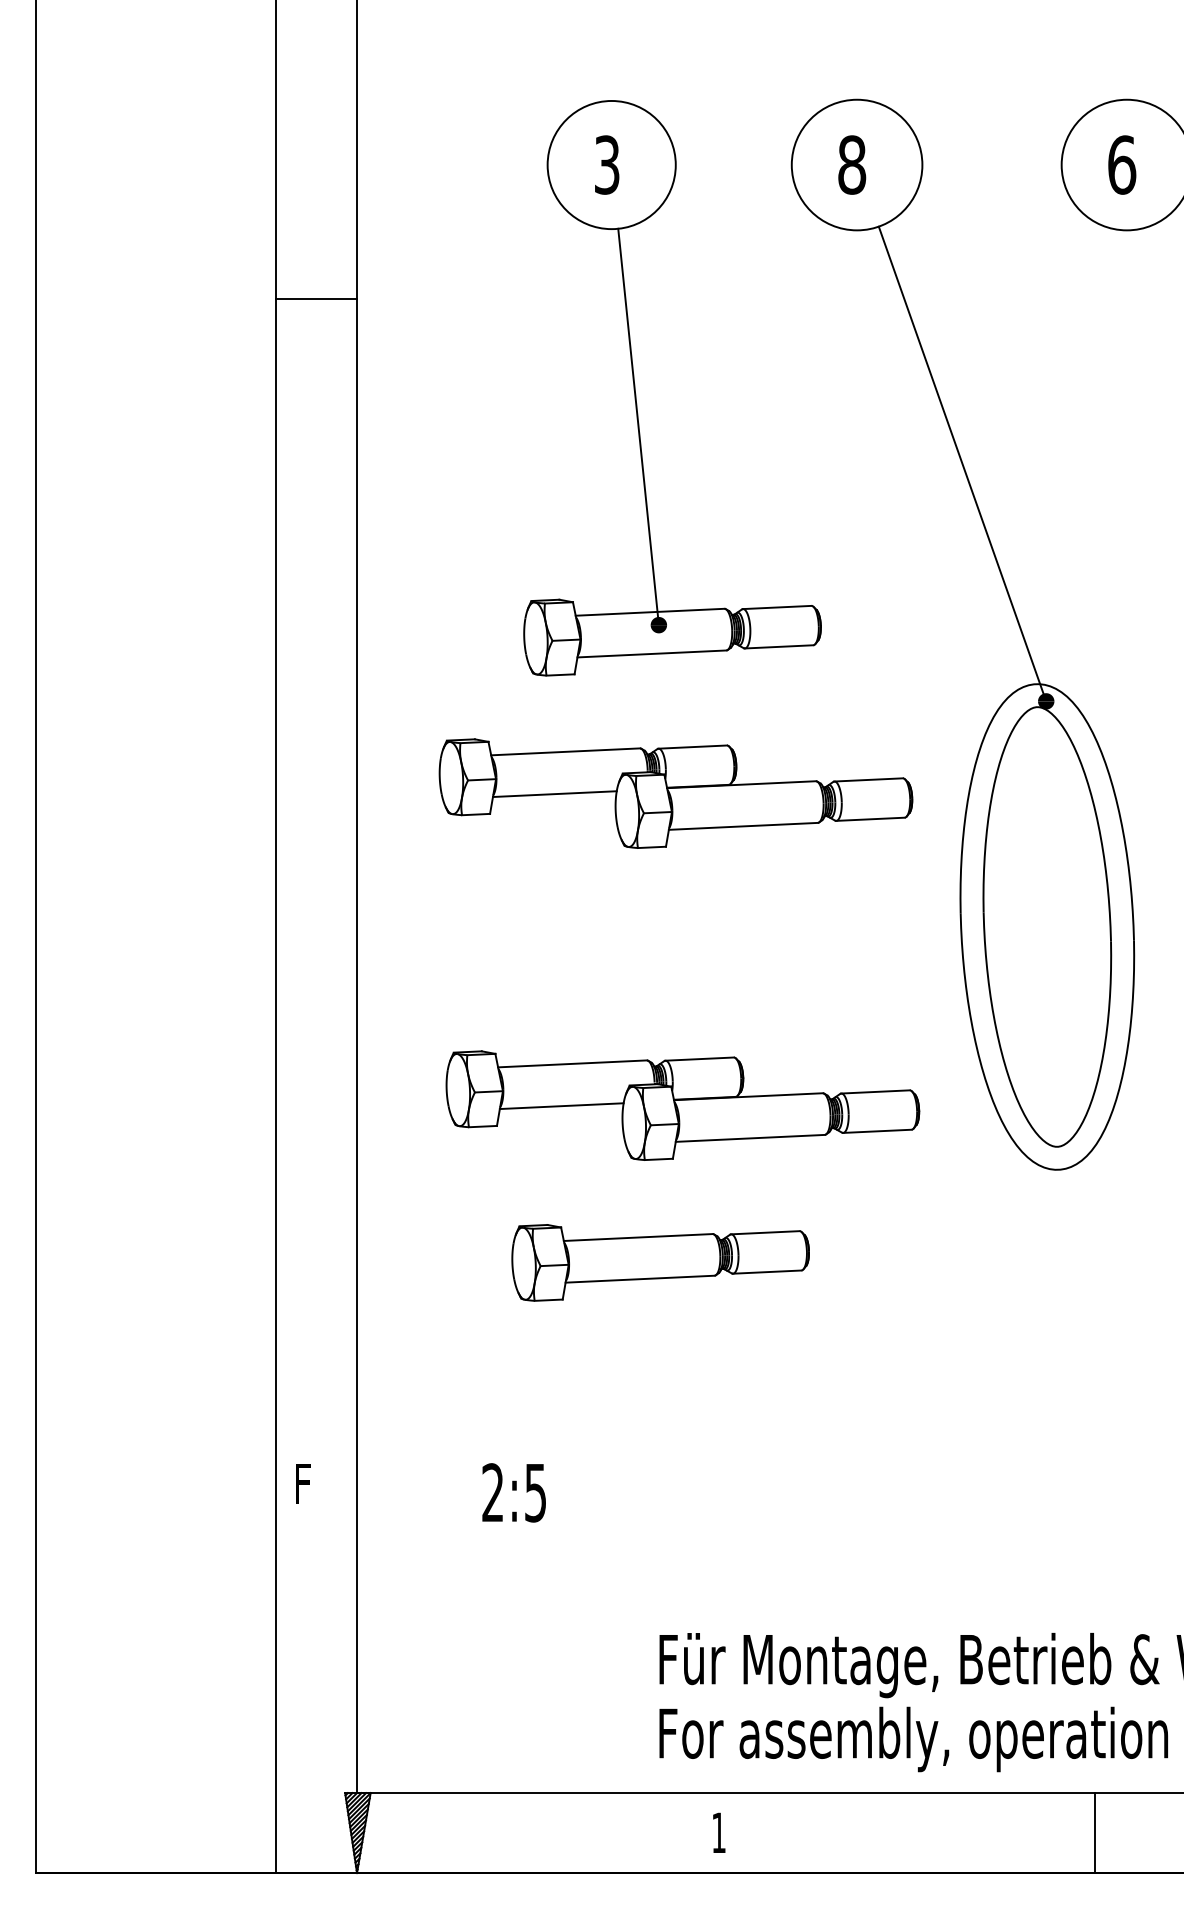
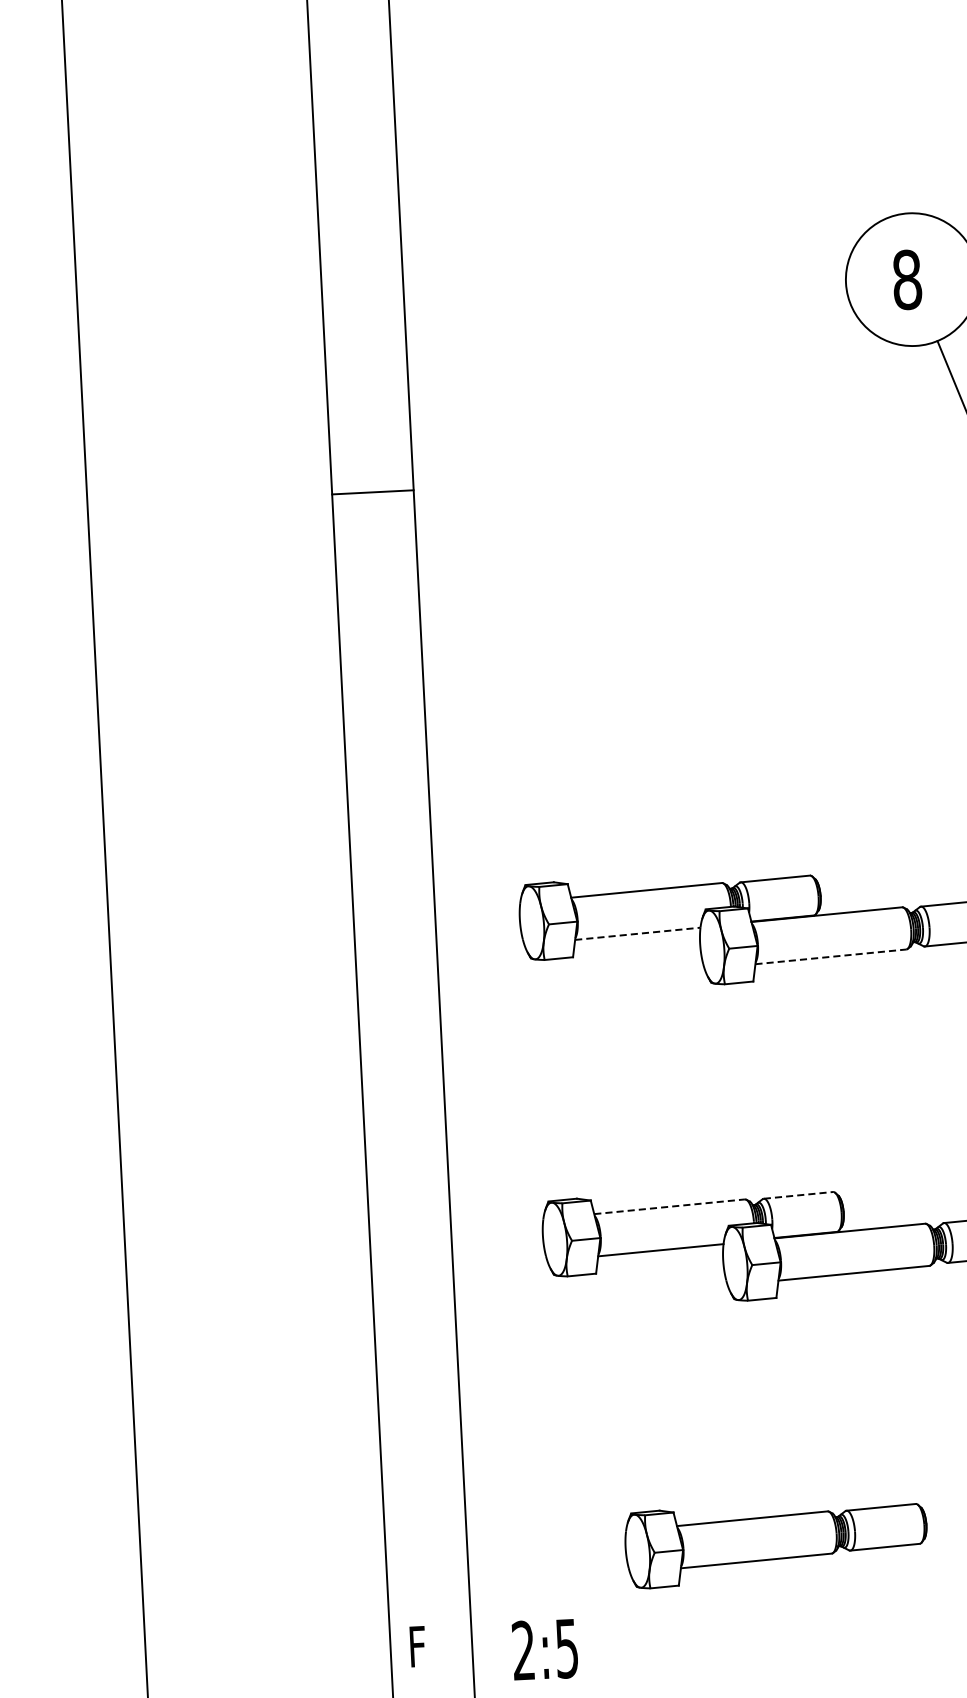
line: (316, 299) -> (372, 492), moved
part: (636, 394) -> (700, 523), removed
line: (554, 794) -> (637, 934), solid -> dashed
line: (743, 826) -> (830, 956), solid -> dashed
line: (700, 1059) -> (799, 1195), solid -> dashed
line: (572, 1063) -> (669, 1206), solid -> dashed
part: (660, 1262) -> (776, 1542), moved
text: (513, 1492) -> (544, 1649), moved

